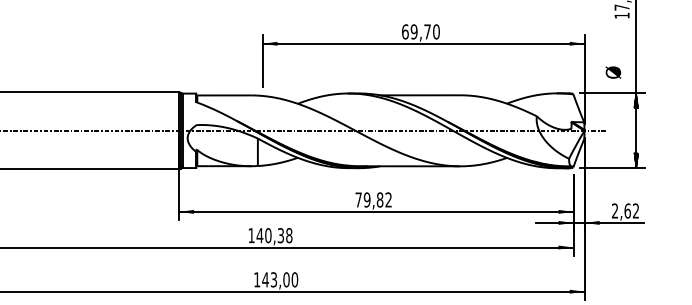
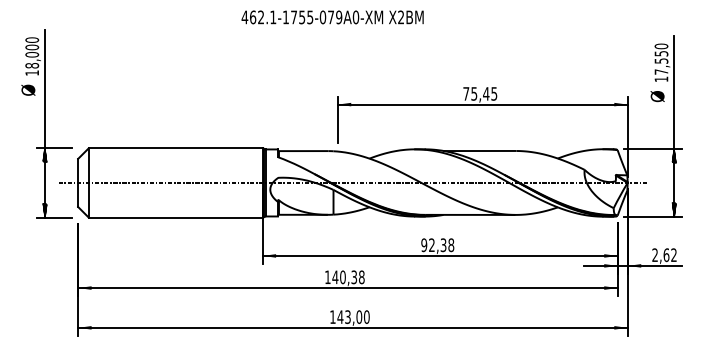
text: (421, 31) -> (480, 93), 69,70 -> 75,45
text: (613, 72) -> (657, 96), moved
text: (373, 200) -> (437, 245), 79,82 -> 92,38

